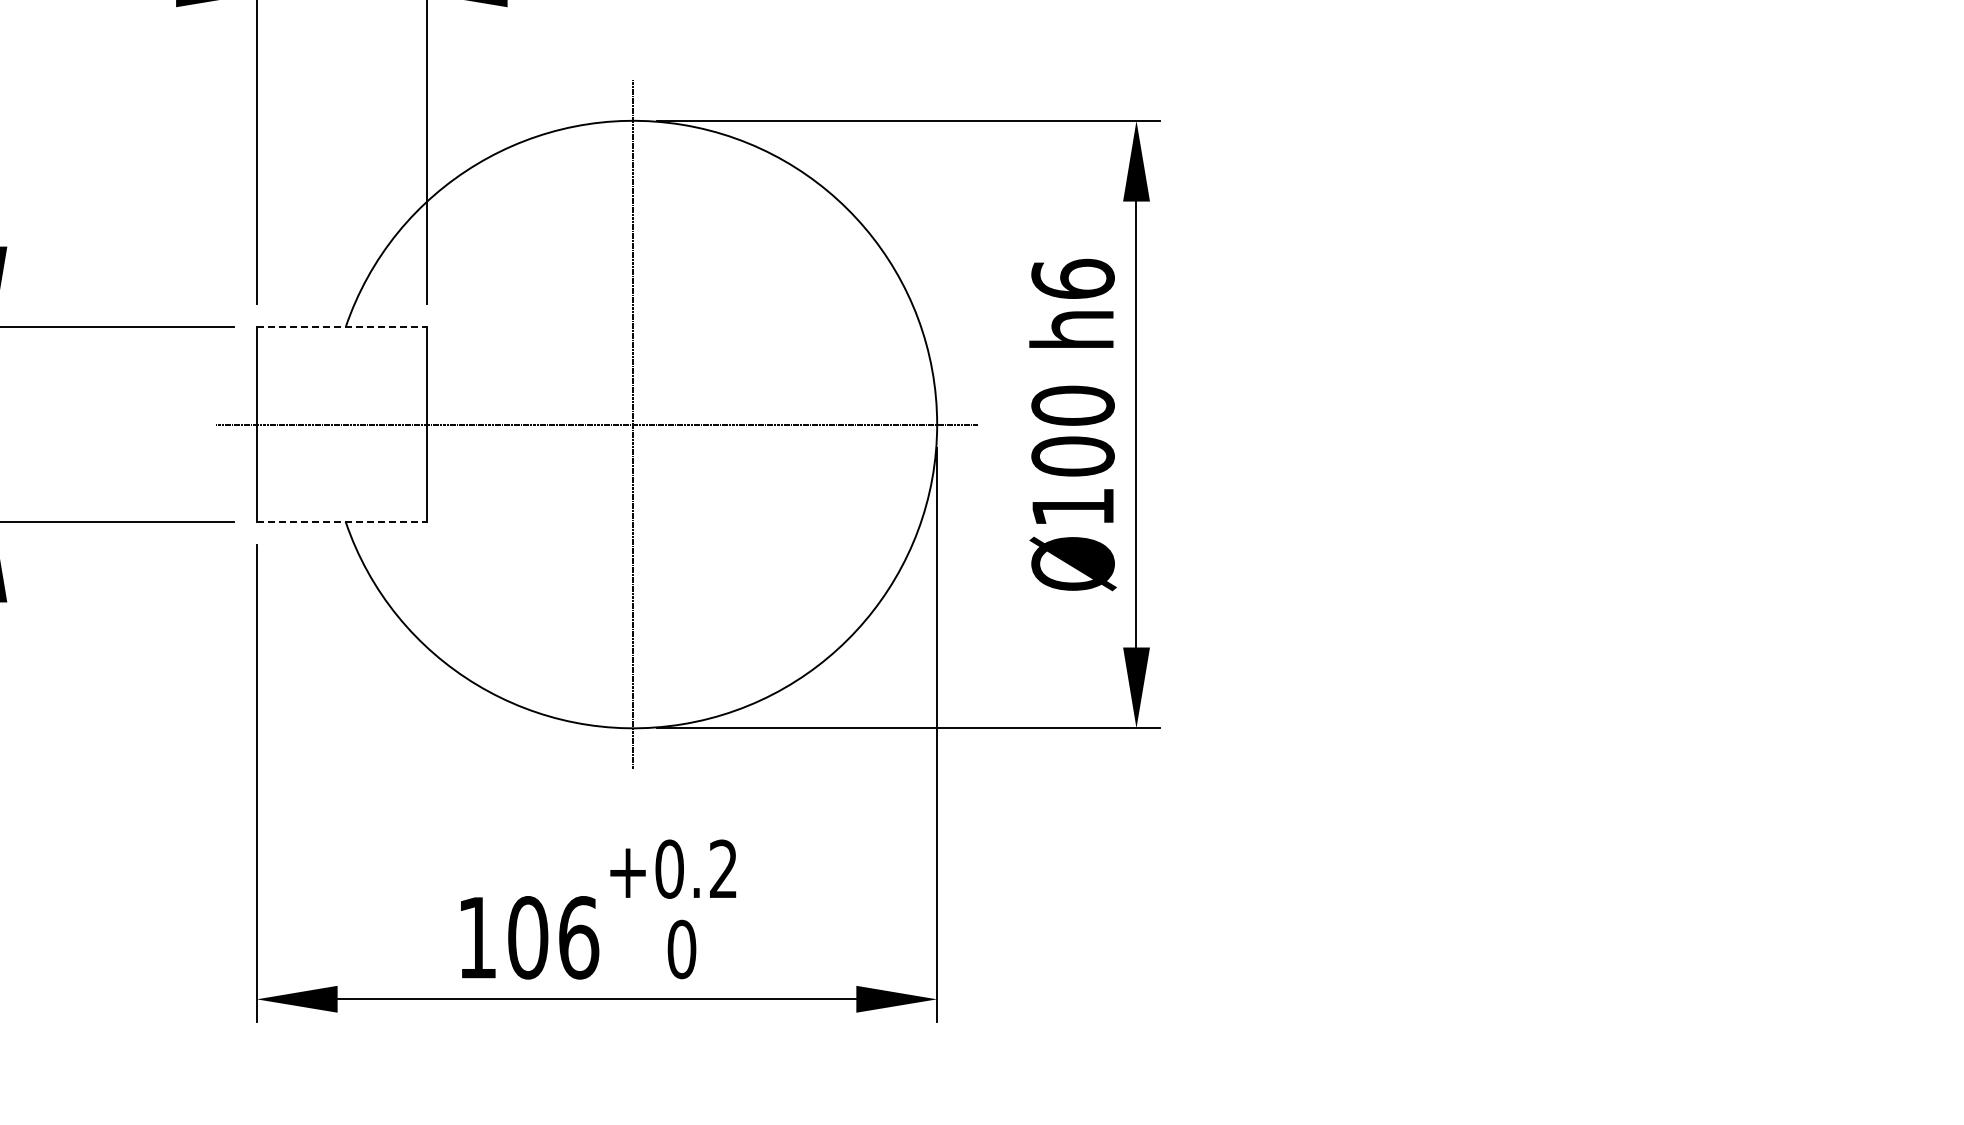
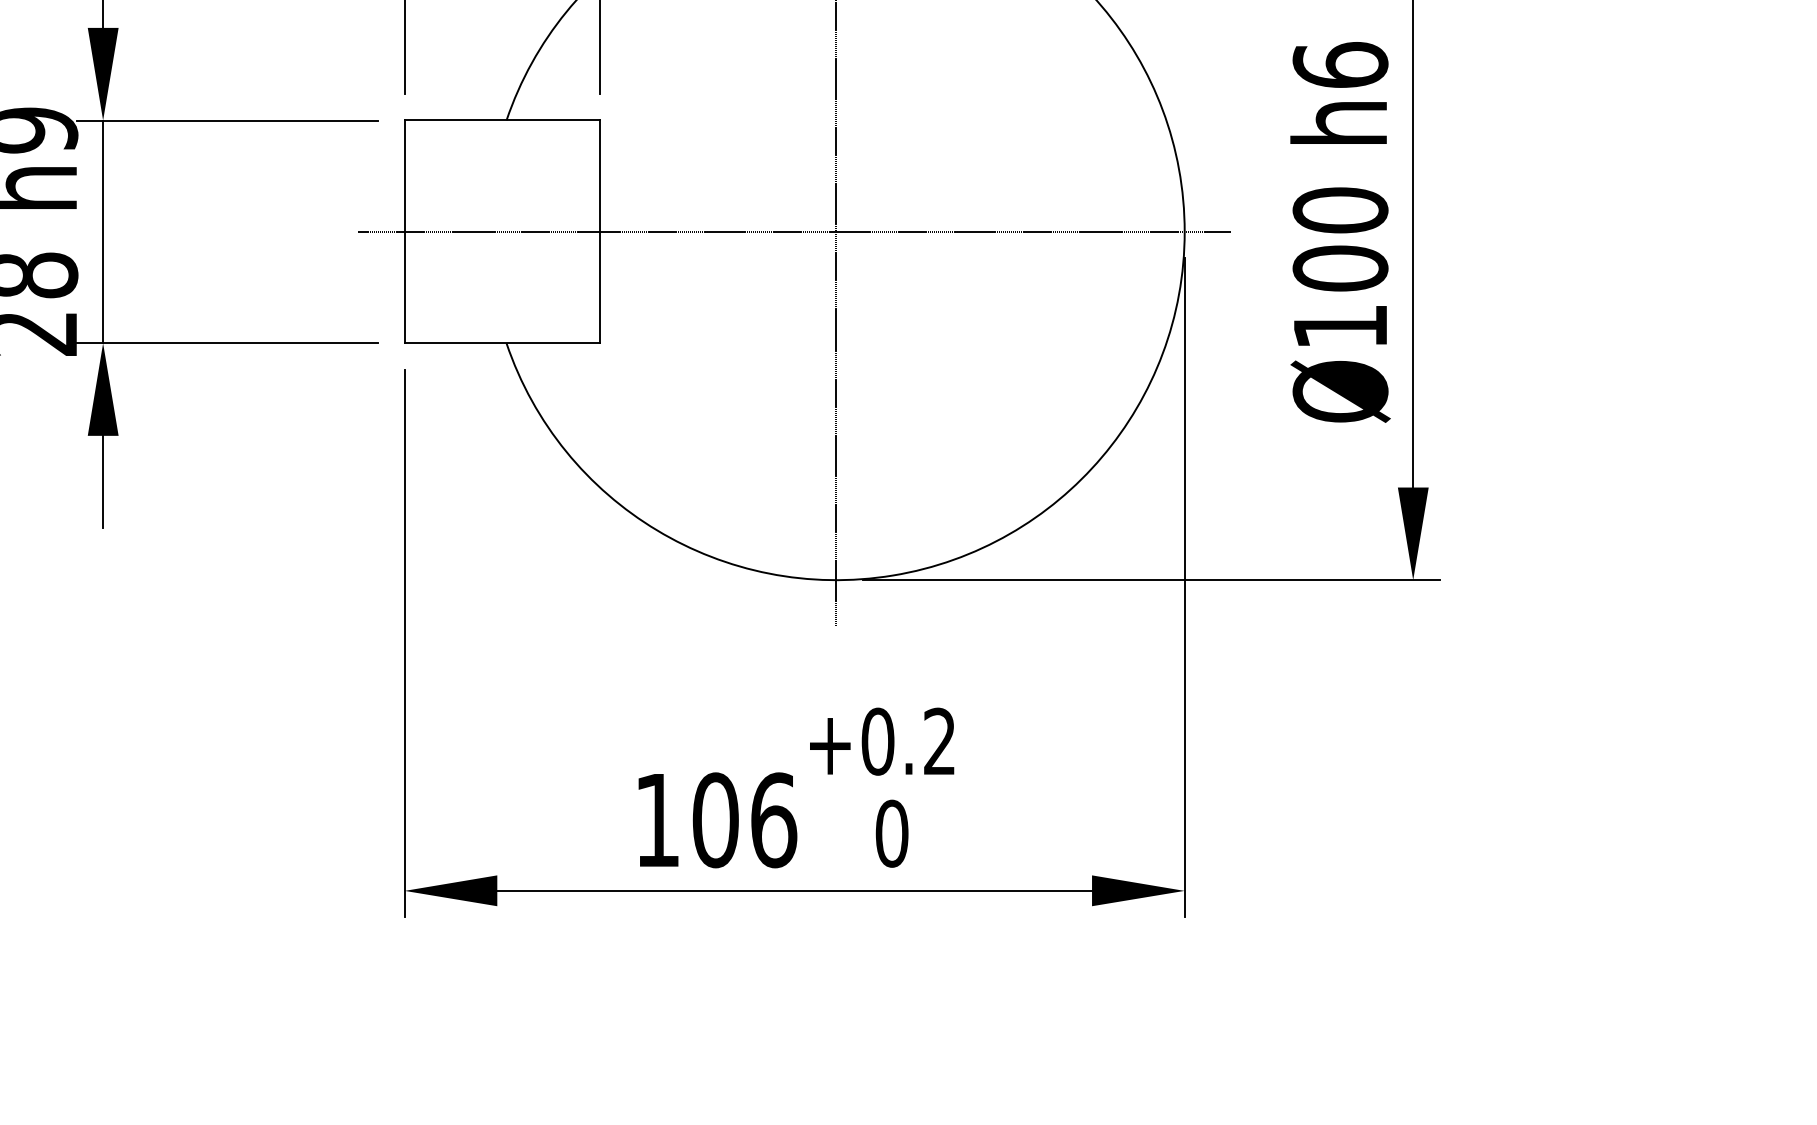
line: (342, 327) -> (502, 120), dashed -> solid
line: (342, 521) -> (502, 343), dashed -> solid

